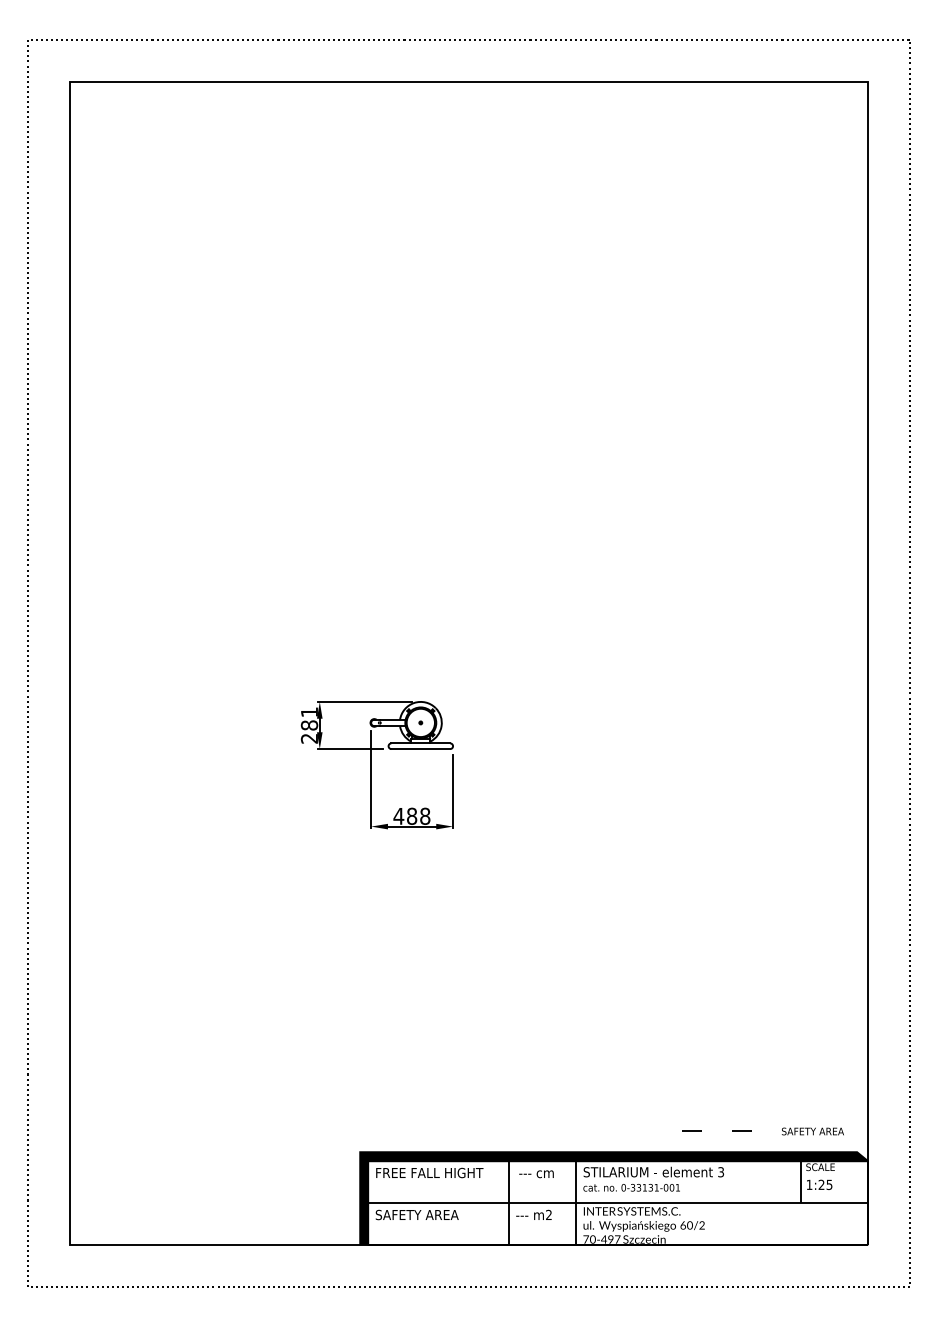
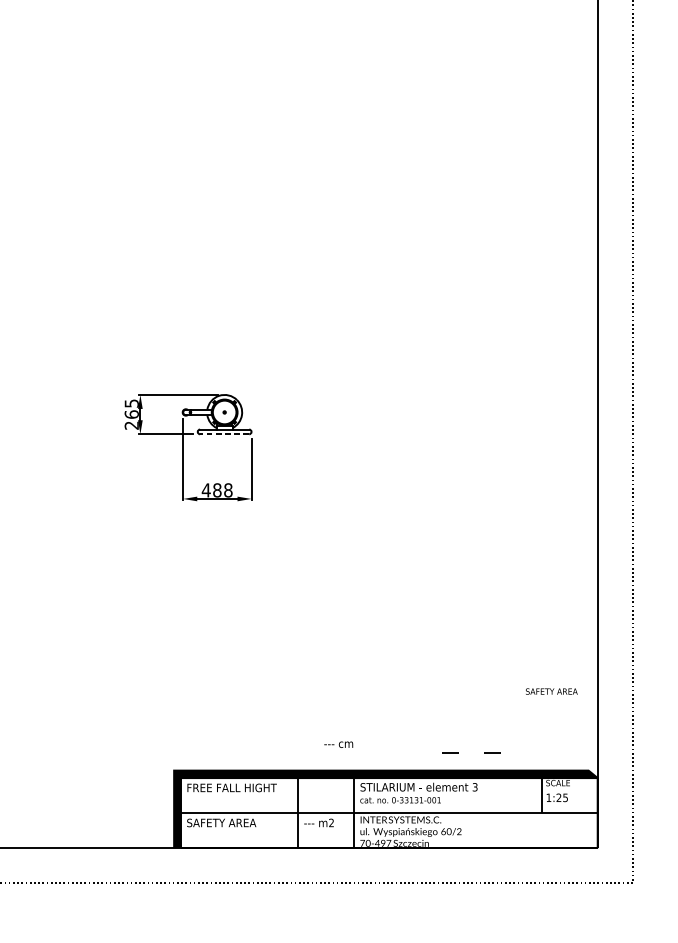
text: (308, 718) -> (130, 408), 281 -> 265
line: (420, 749) -> (224, 434), solid -> dashed
text: (812, 1131) -> (551, 691), moved
text: (536, 1174) -> (338, 744), moved

